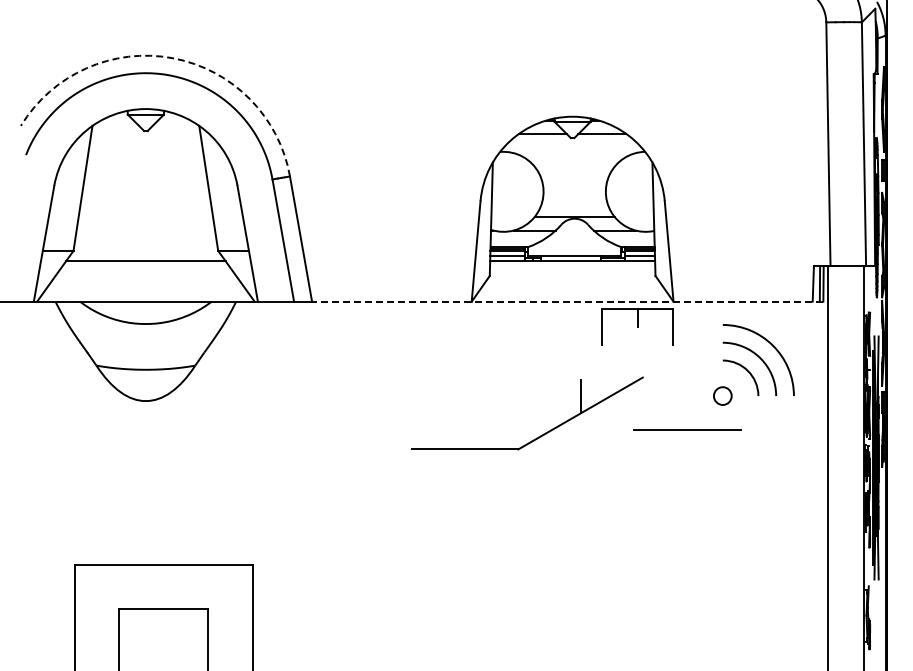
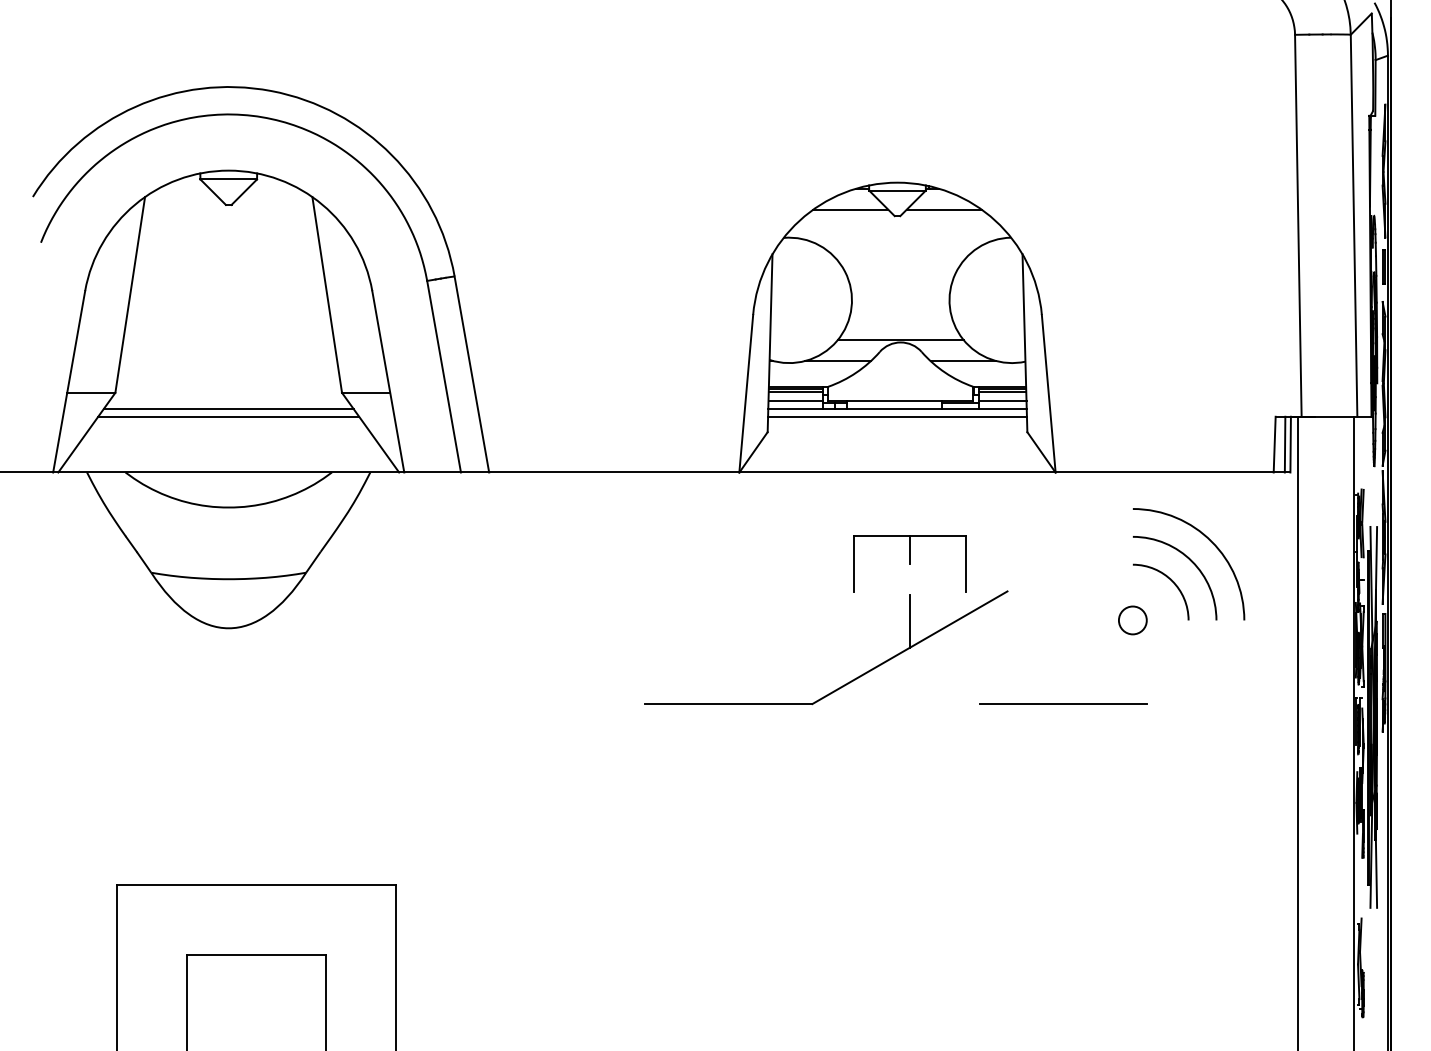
arc: (173, 58) -> (272, 91), dashed -> solid
line: (145, 266) -> (228, 417), added
line: (572, 266) -> (897, 417), added
line: (567, 301) -> (889, 472), dashed -> solid
part: (637, 326) -> (909, 563), moved
line: (687, 429) -> (1063, 702), moved

